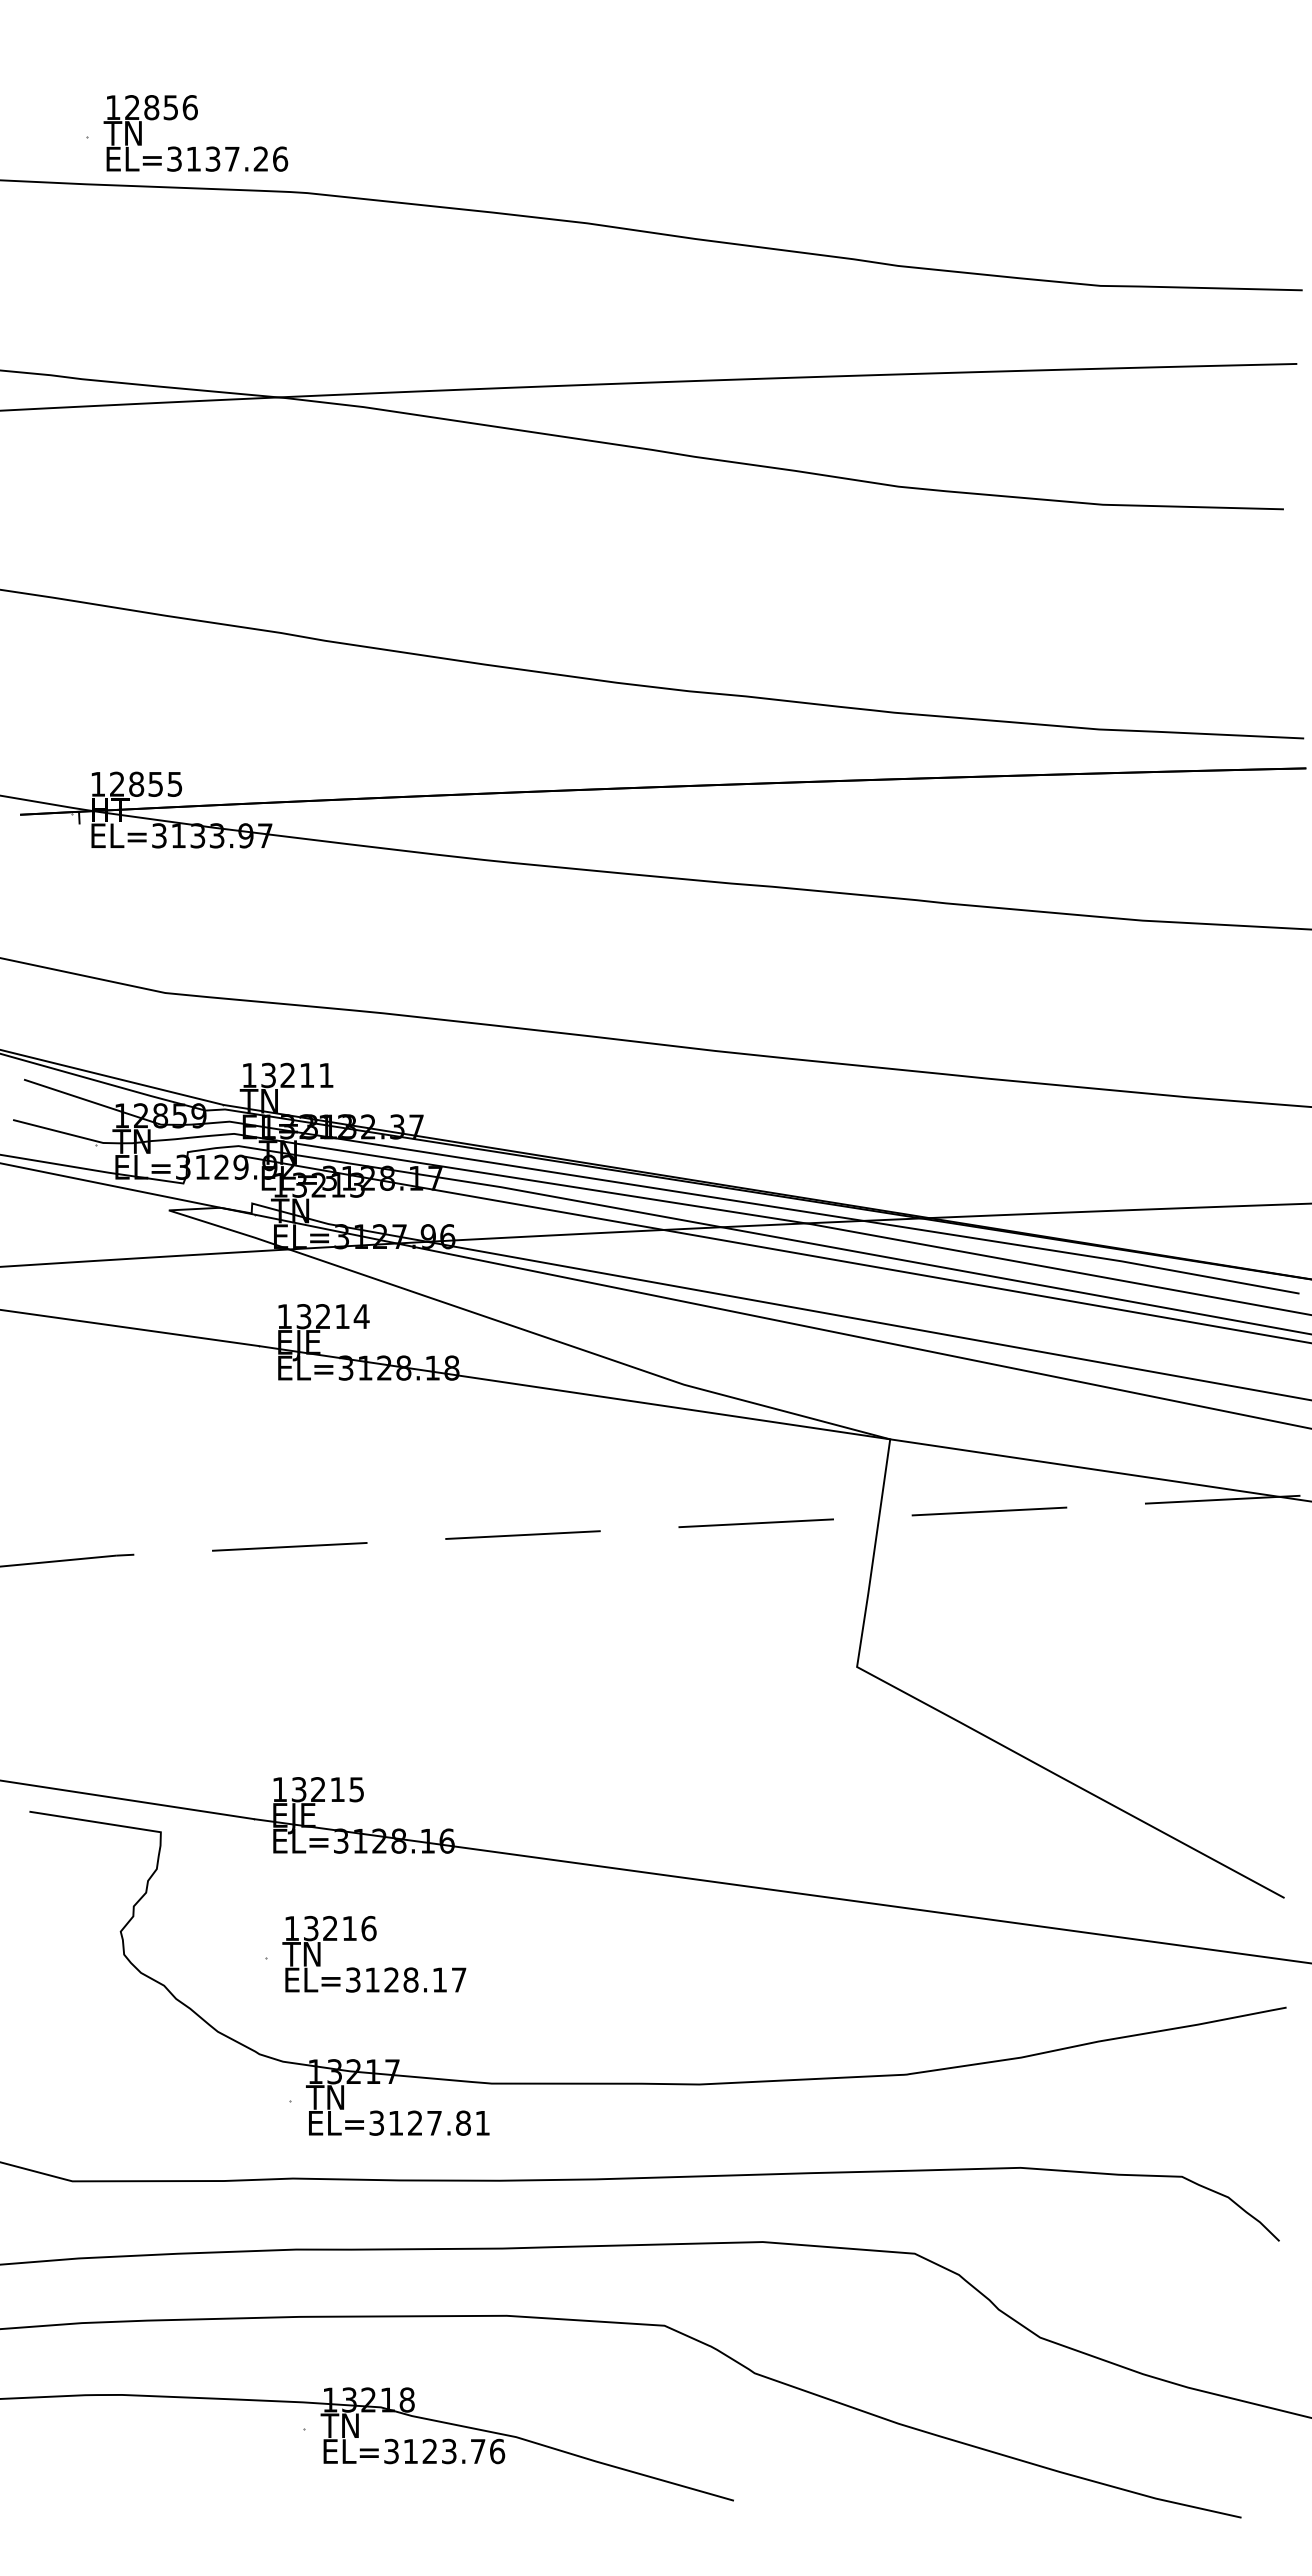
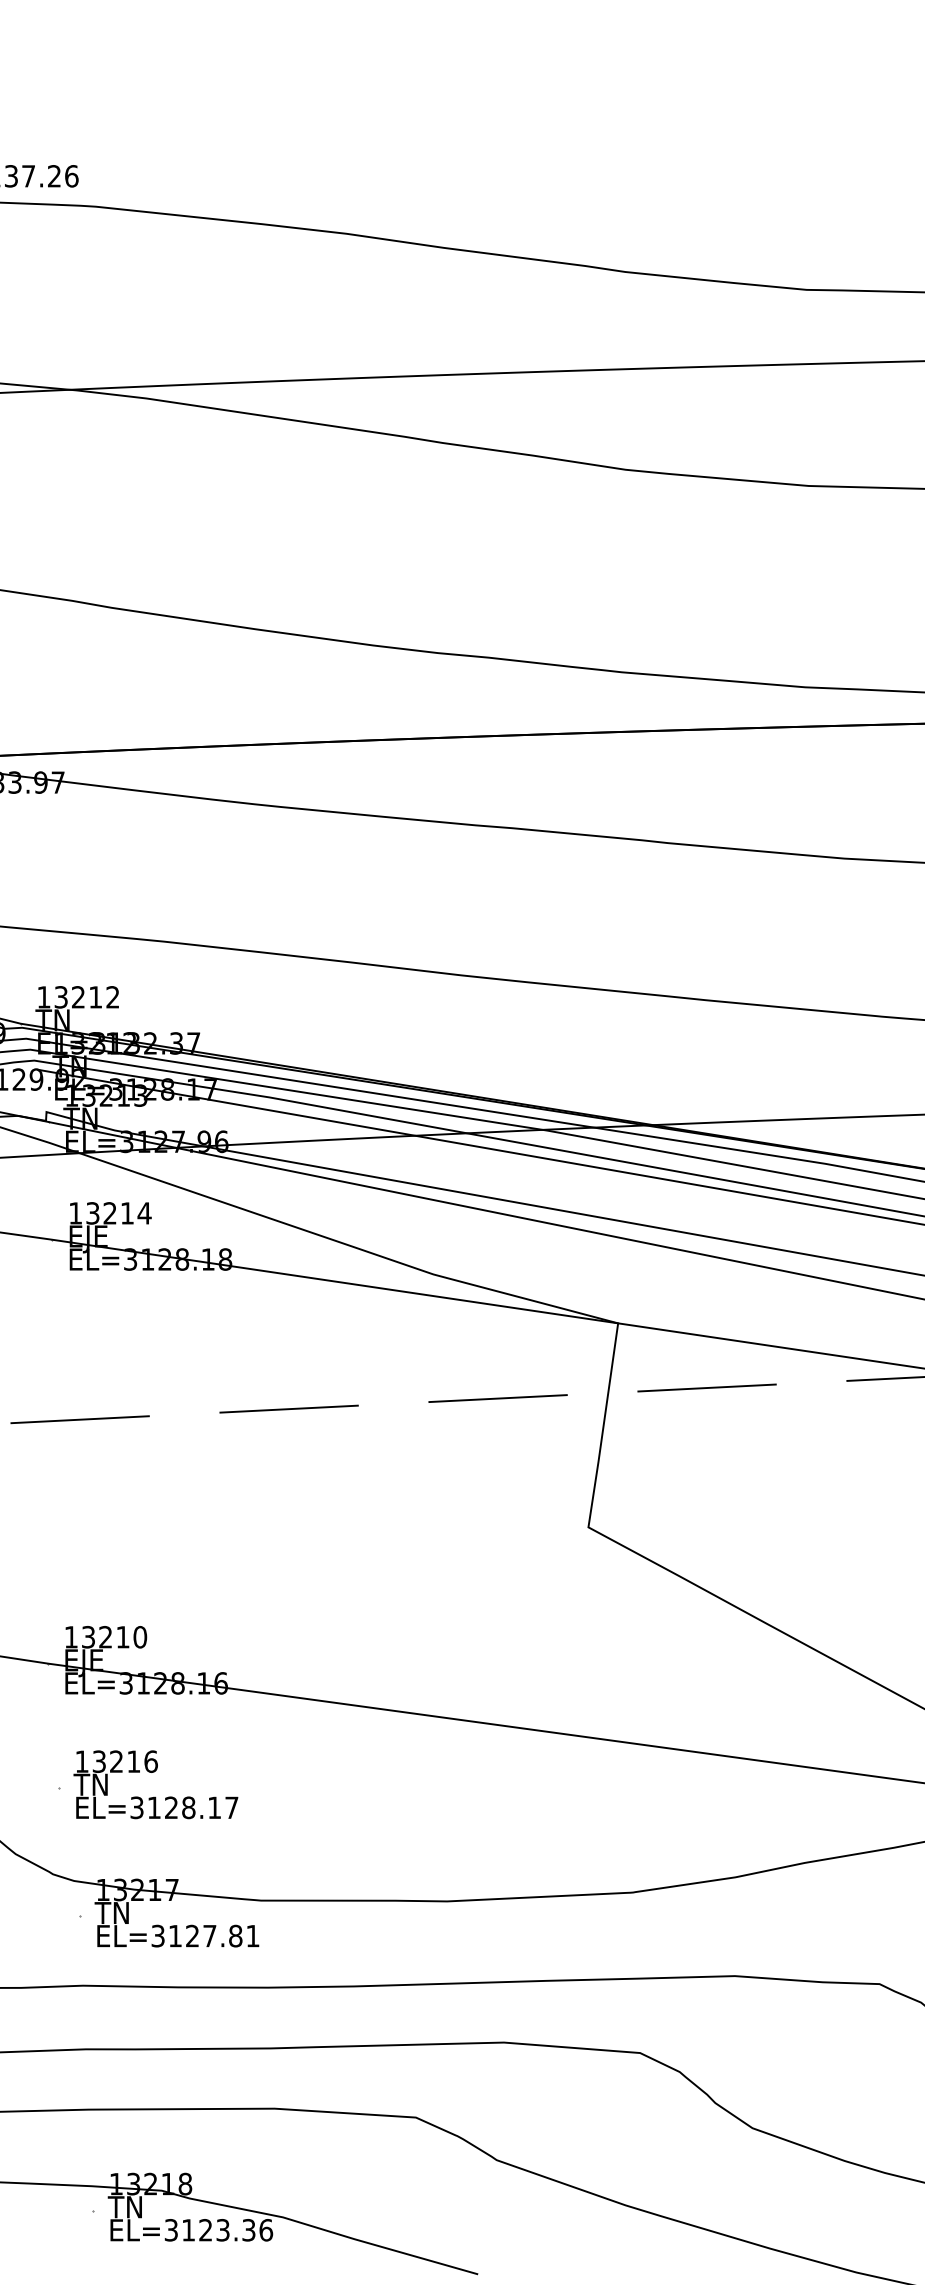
text: (326, 1074) -> (113, 996), 13211 -> 13212
text: (356, 1789) -> (139, 1637), 13215 -> 13210
text: (477, 2451) -> (248, 2230), EL=3123.76 -> EL=3123.36

